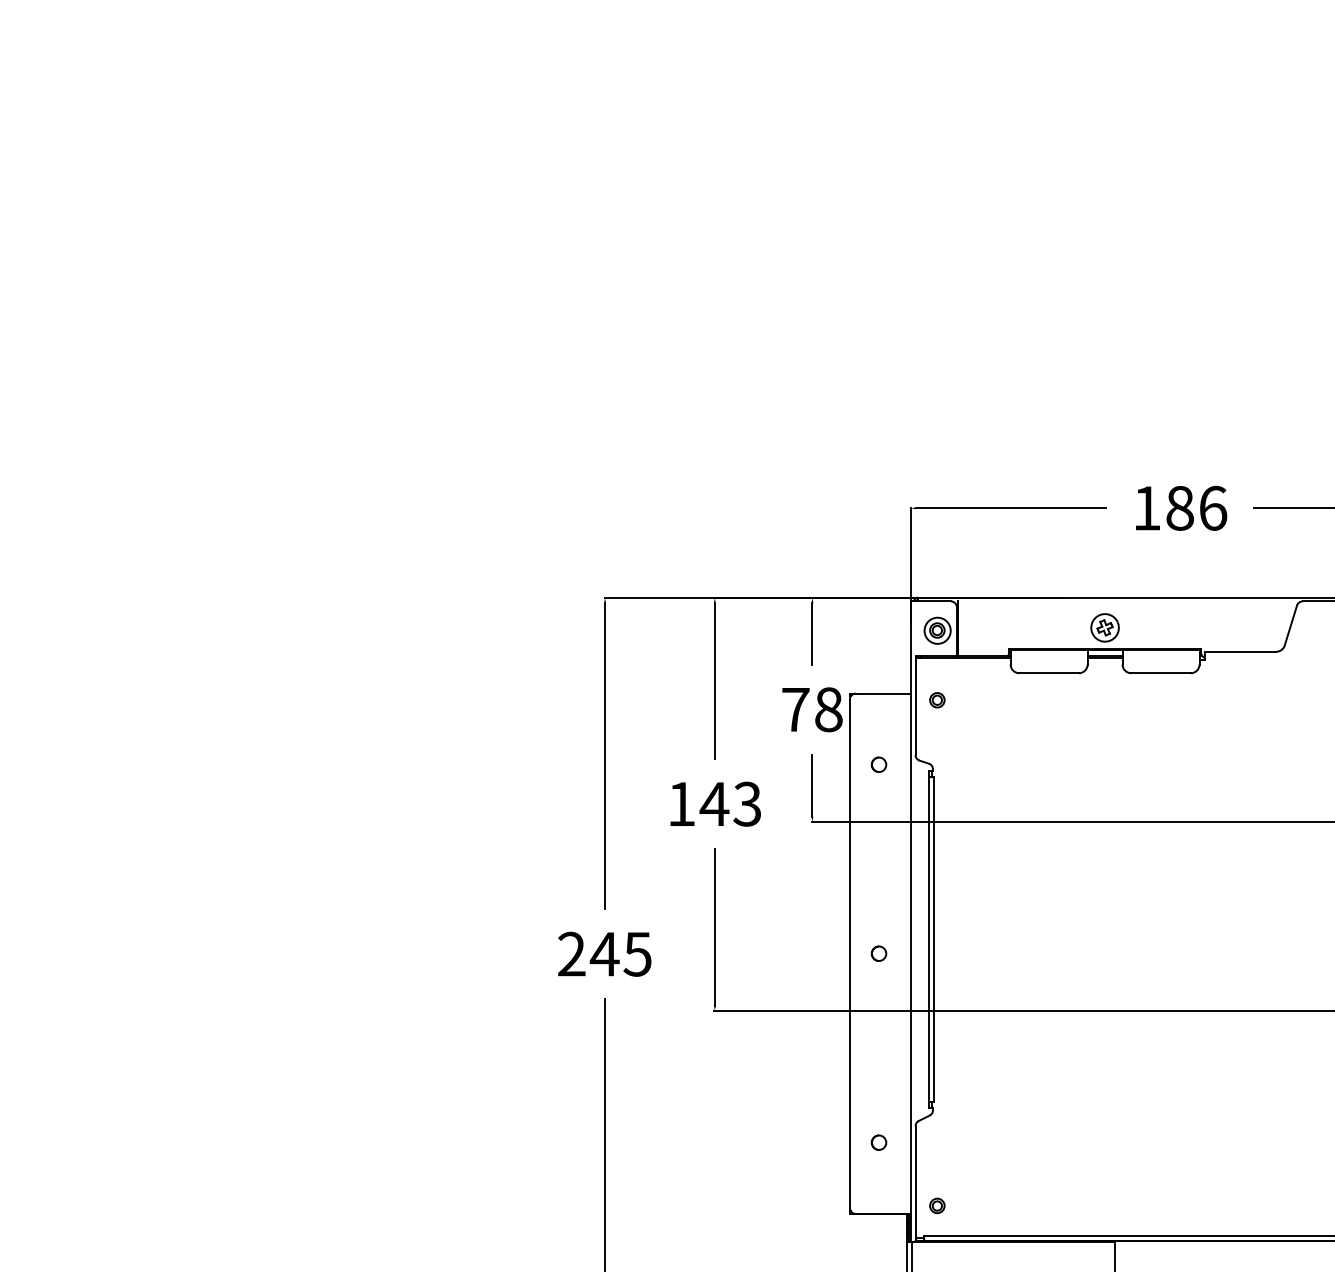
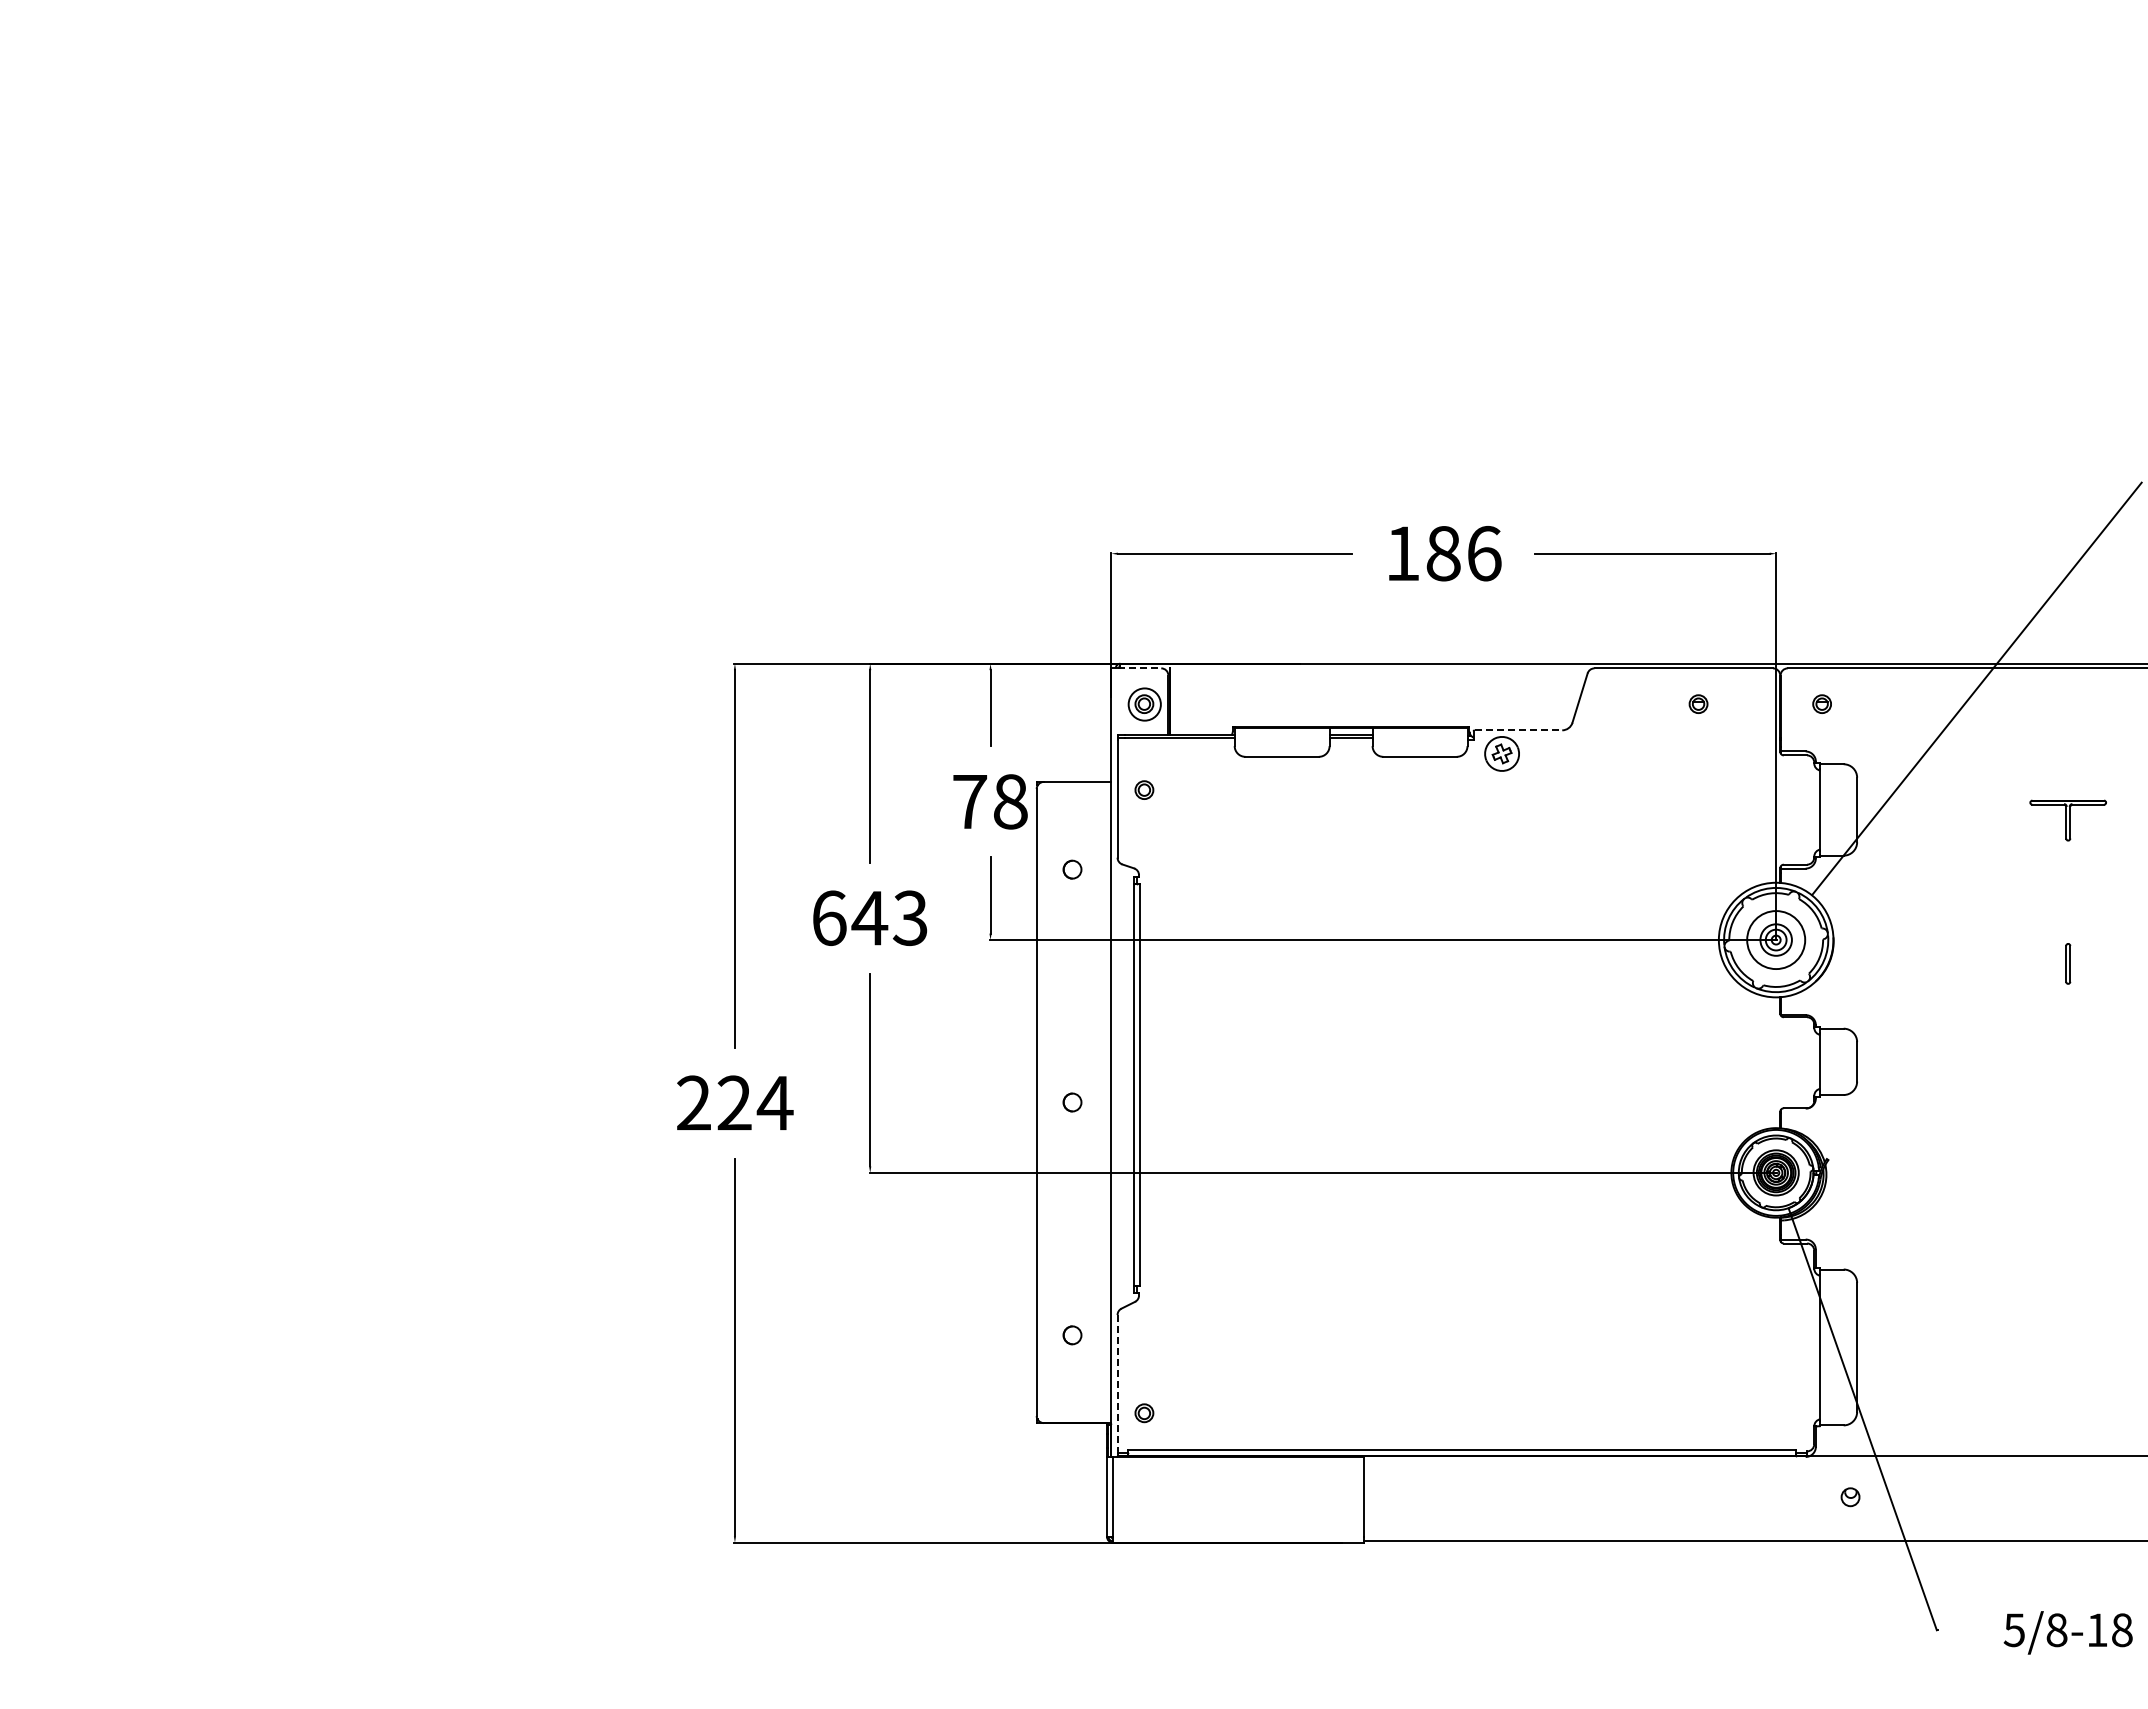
line: (933, 601) -> (1139, 668), solid -> dashed
part: (1104, 627) -> (1501, 753), moved
line: (1240, 651) -> (1518, 730), solid -> dashed
text: (681, 804) -> (829, 918), 143 -> 643
text: (620, 953) -> (754, 1102), 245 -> 224
line: (915, 1181) -> (1117, 1383), solid -> dashed

